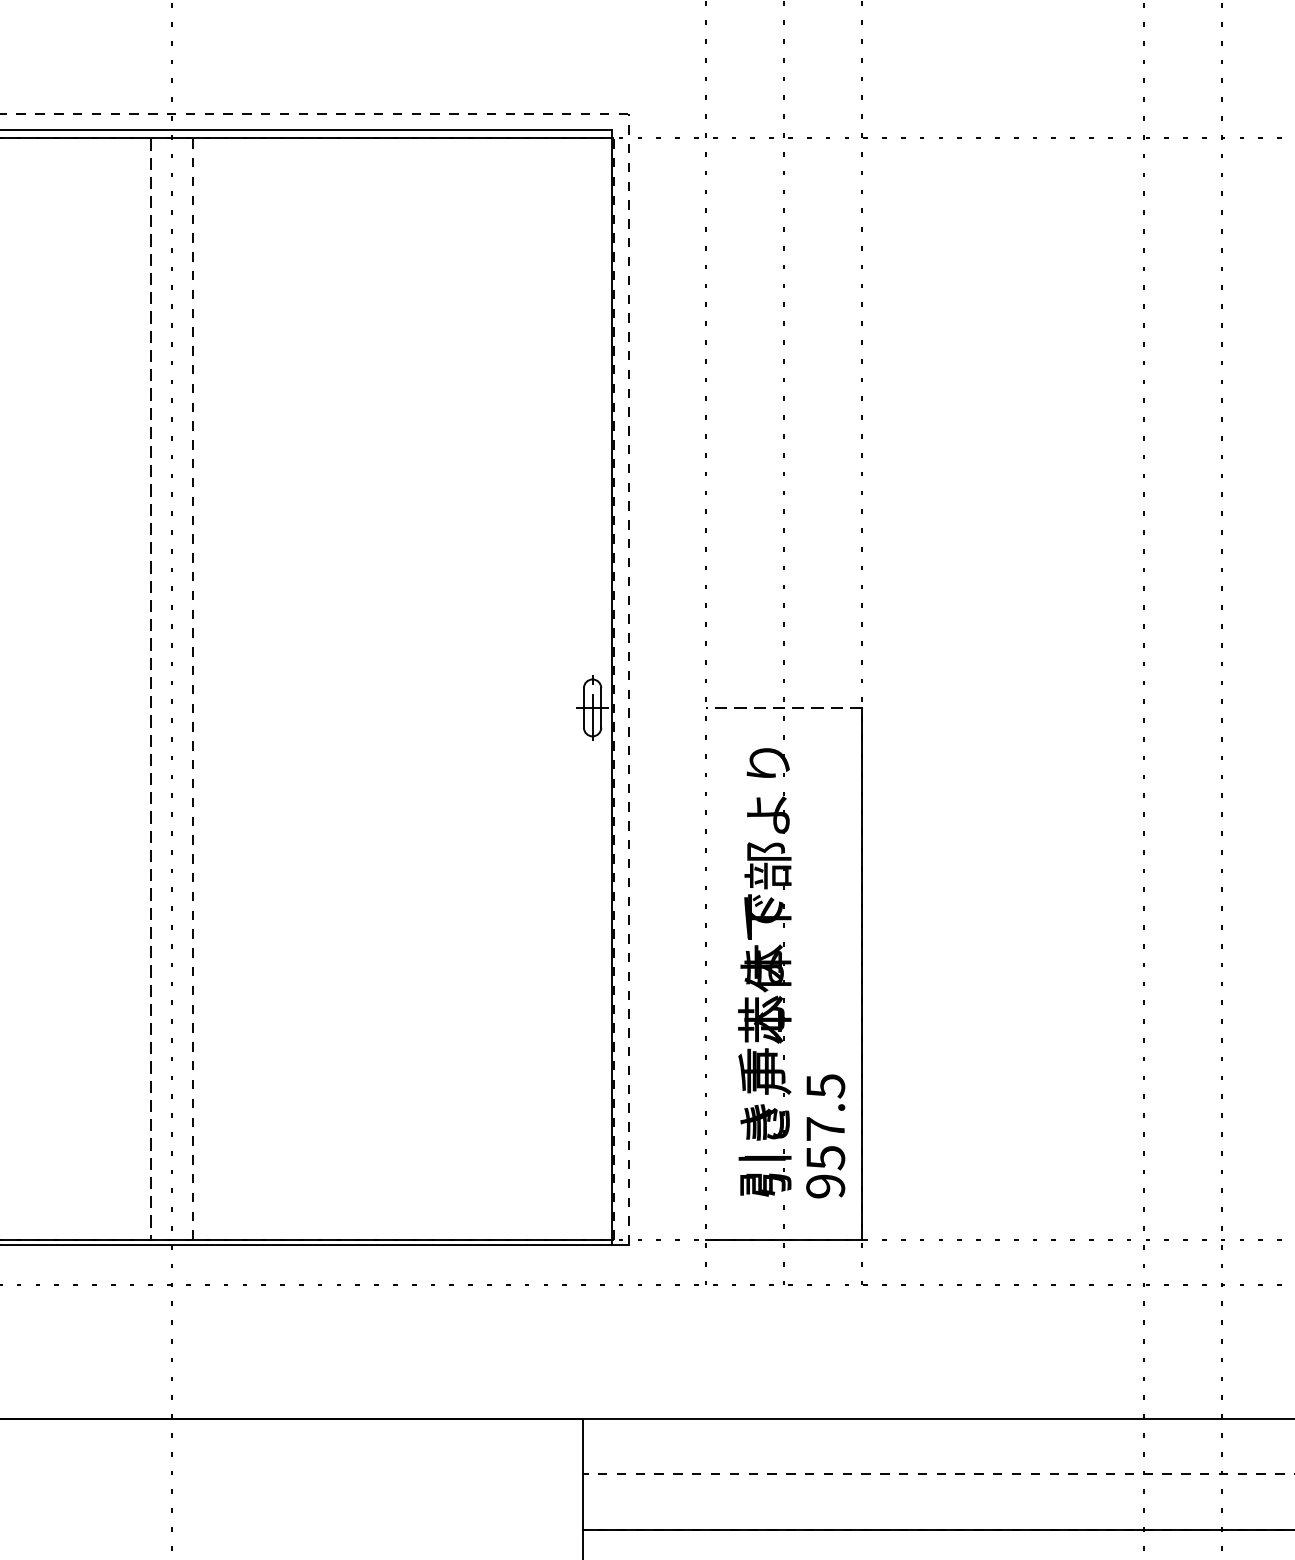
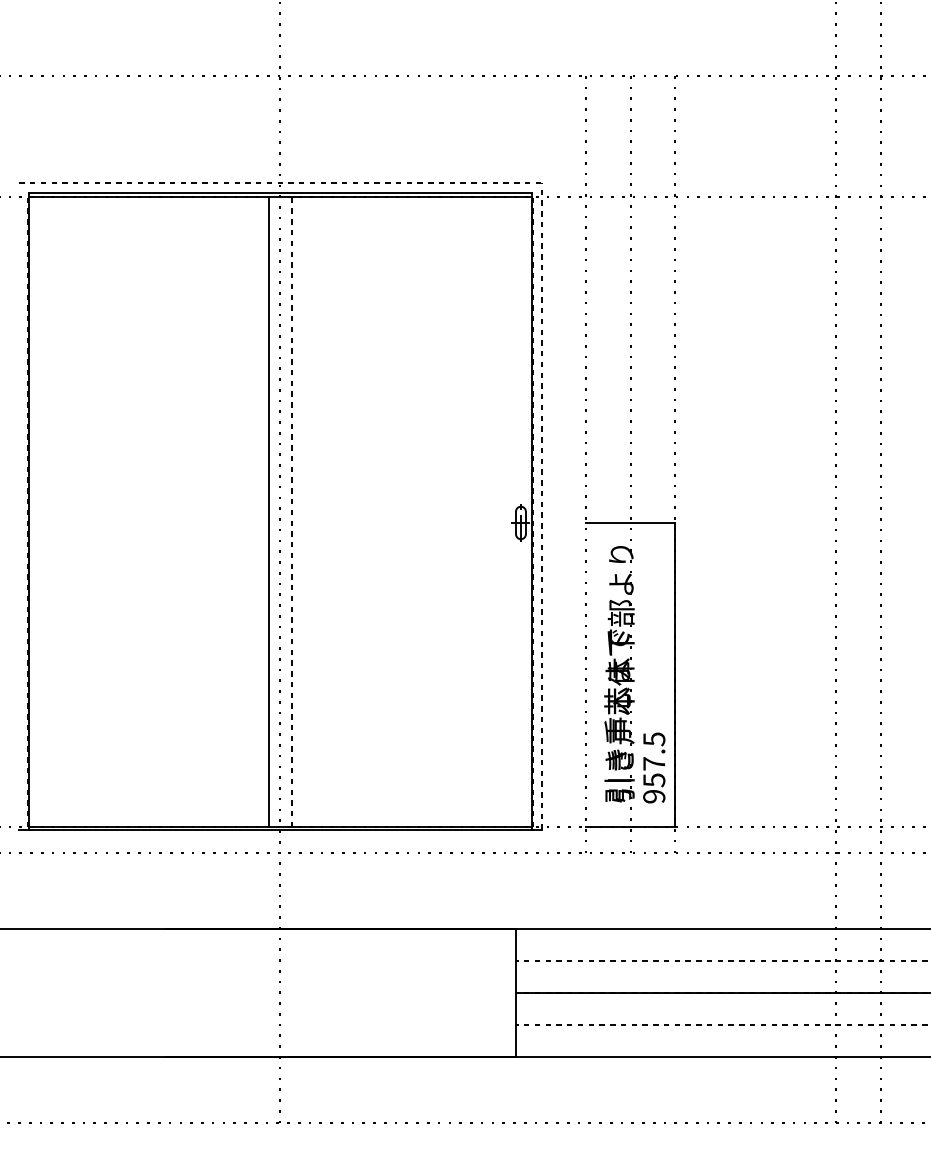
line: (151, 689) -> (268, 512), dashed -> solid
line: (784, 707) -> (630, 522), dashed -> solid

